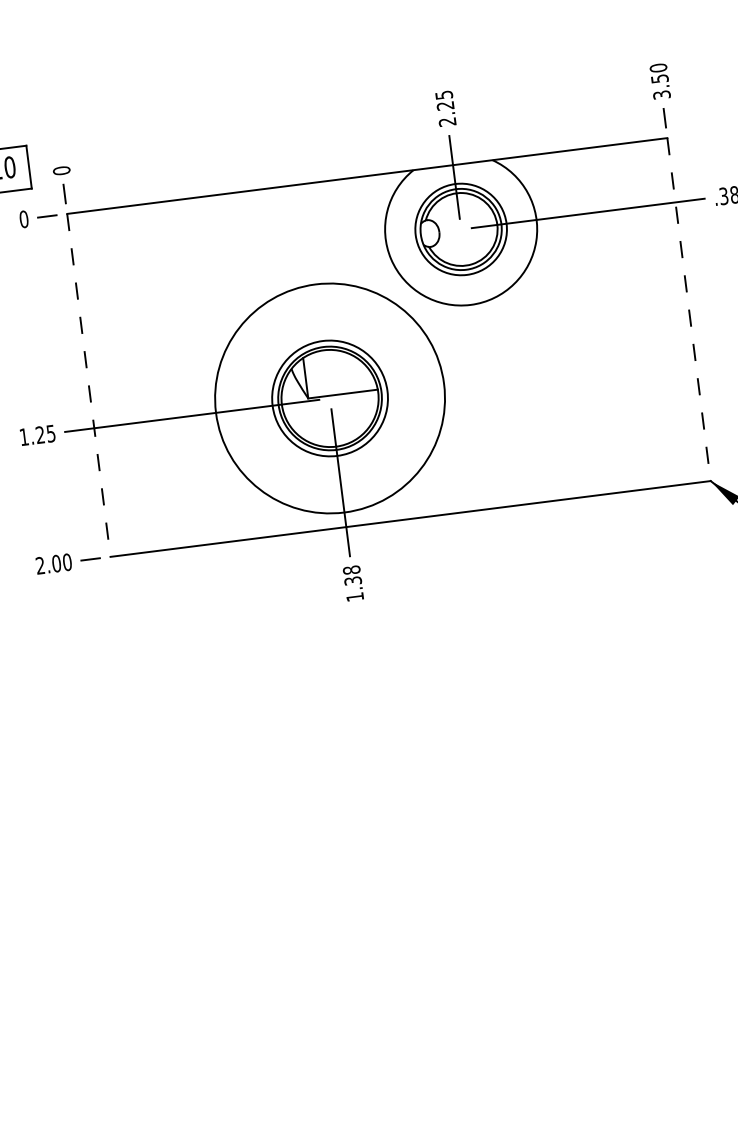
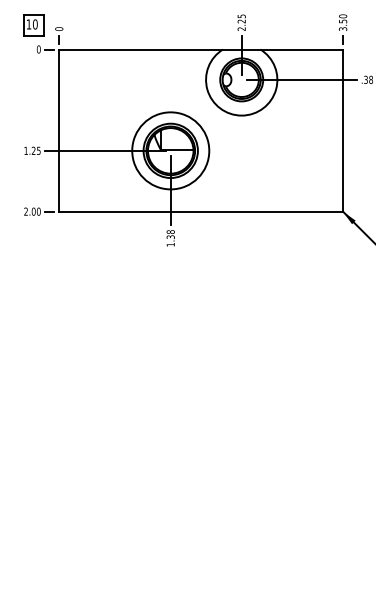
line: (690, 311) -> (343, 131), dashed -> solid
line: (89, 387) -> (59, 131), dashed -> solid
circle: (329, 397) -> (170, 150), size x0.71

